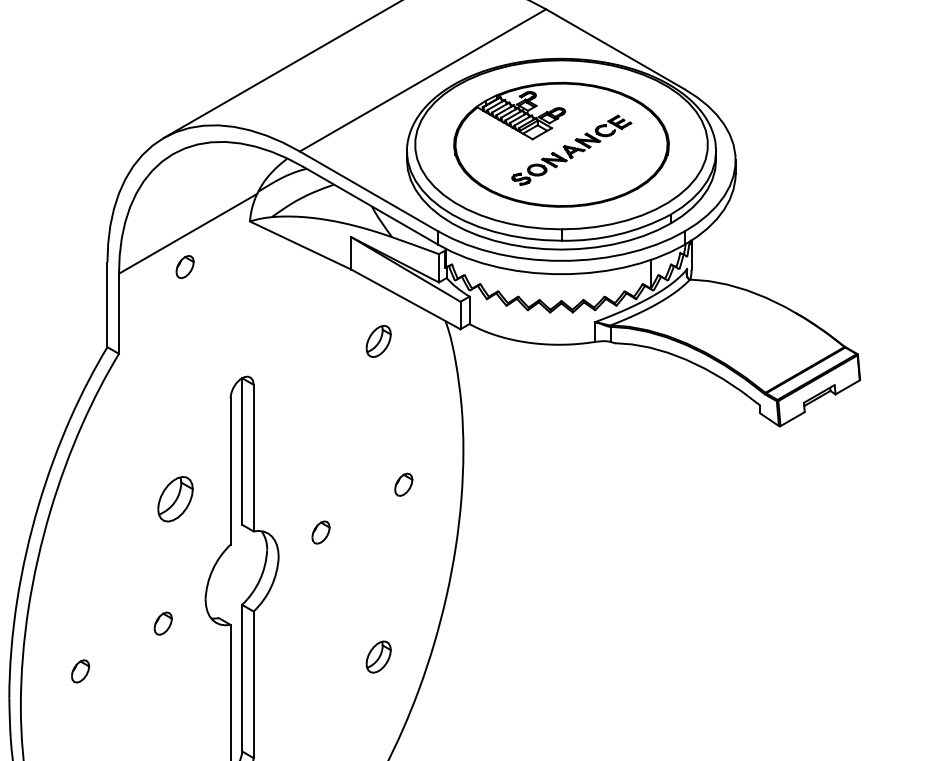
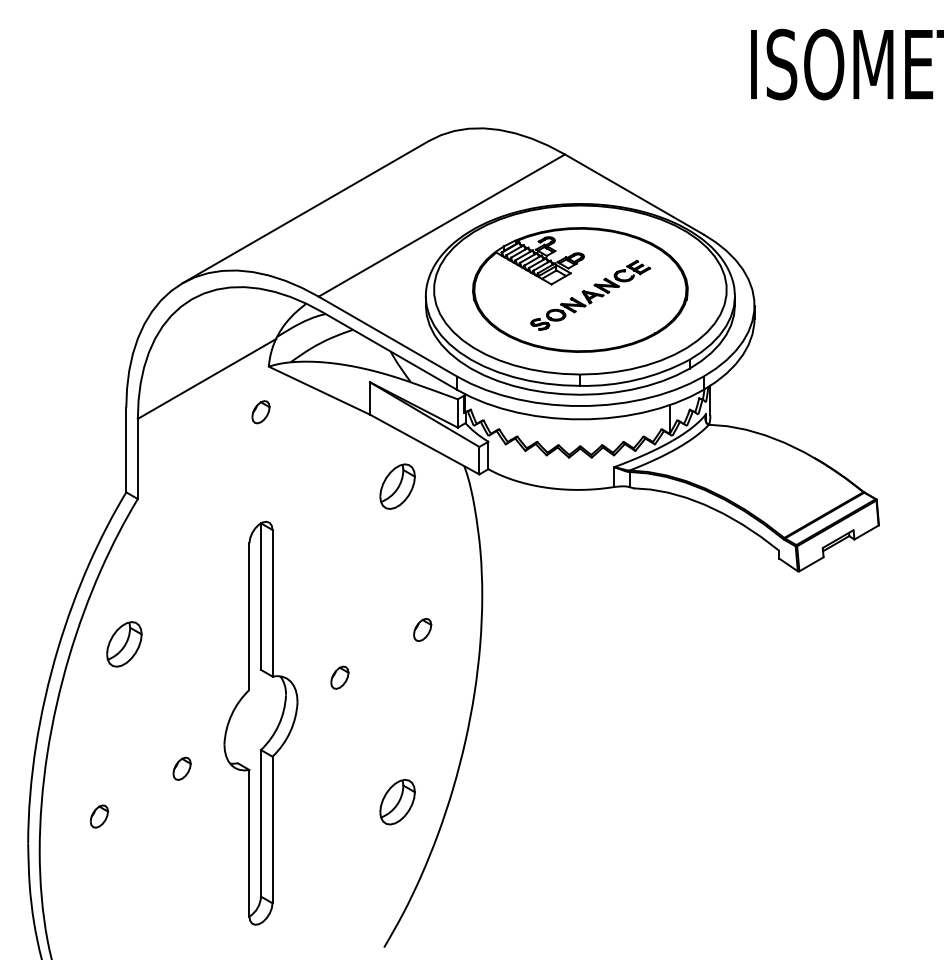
part: (184, 267) -> (260, 412), moved
part: (378, 341) -> (397, 486), size x1.43
part: (175, 499) -> (124, 644), moved
part: (378, 657) -> (397, 802), size x1.43

